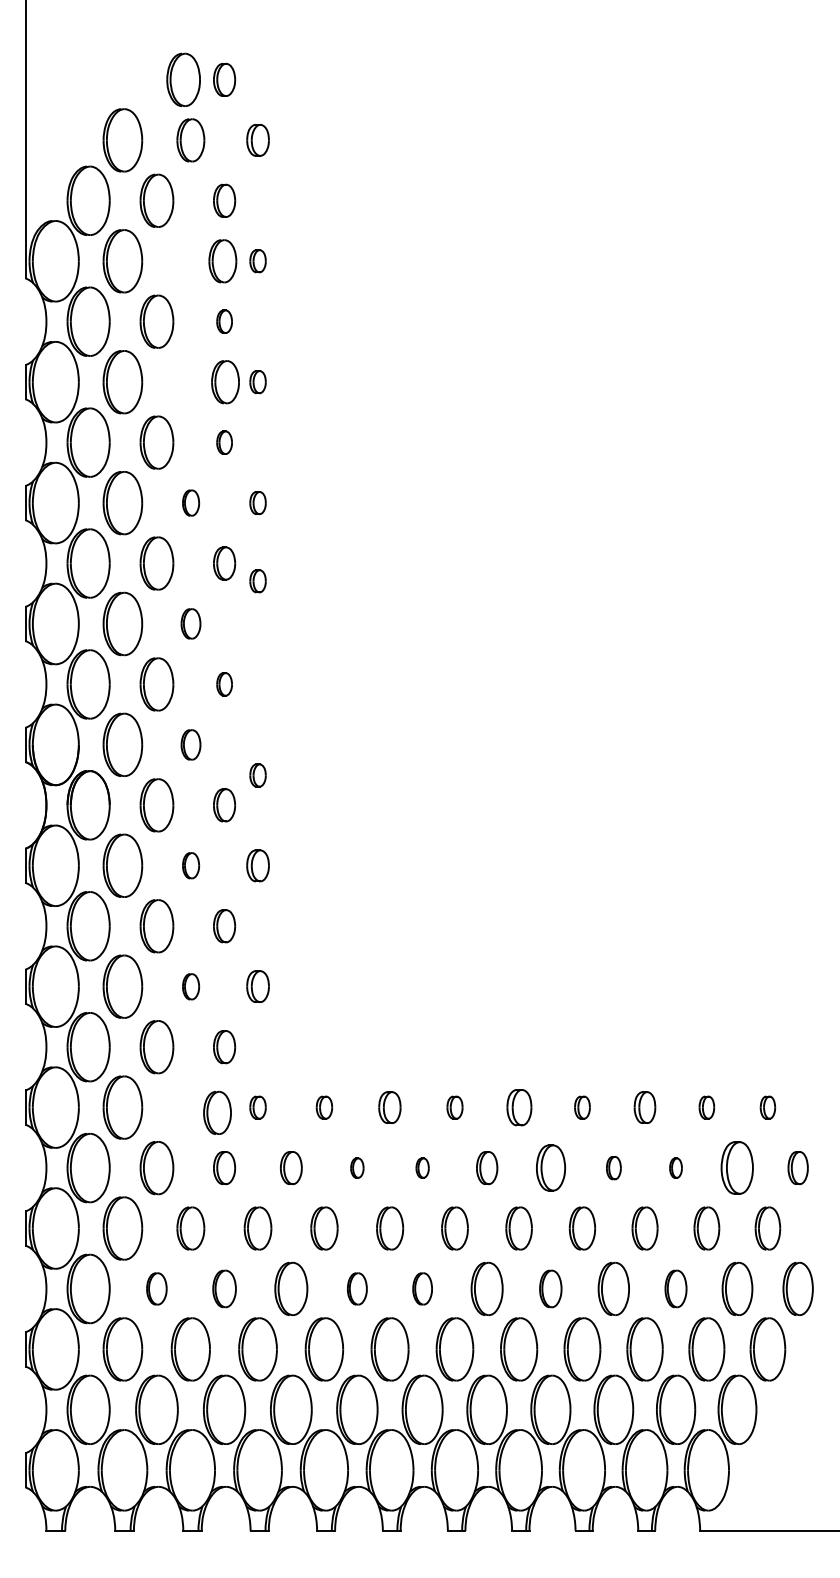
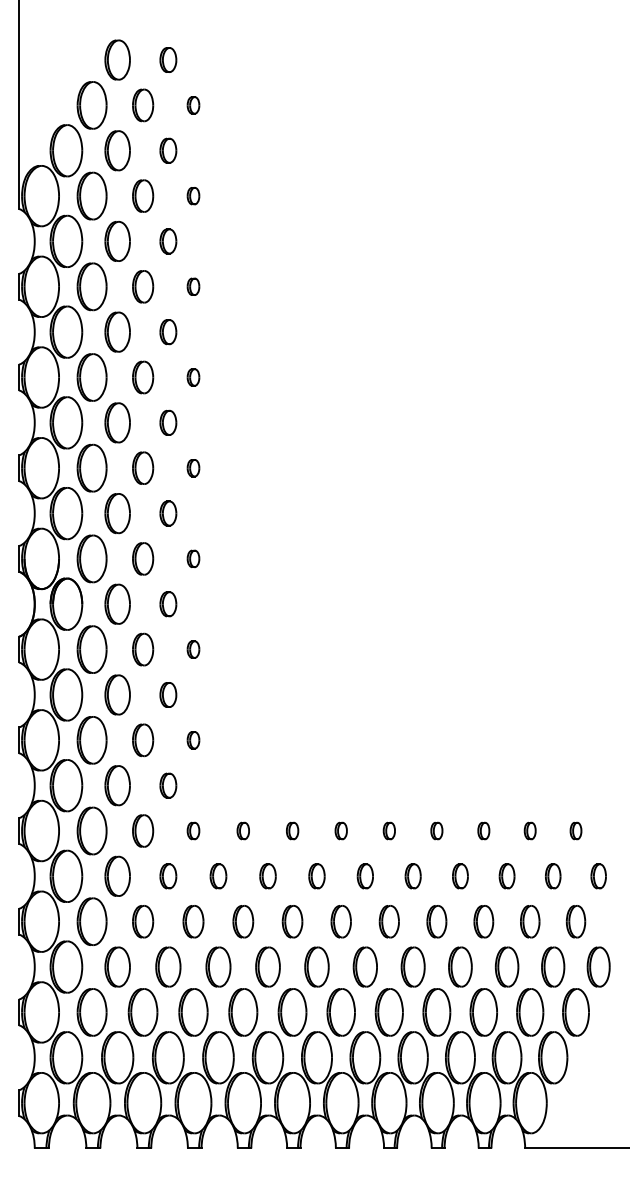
part: (183, 79) -> (117, 59), moved
part: (258, 140) -> (193, 105), size x0.71
part: (223, 260) -> (143, 195), moved
part: (224, 321) -> (168, 241), size x1.43
part: (226, 381) -> (143, 286), moved
part: (224, 443) -> (168, 332), size x1.43
part: (191, 503) -> (143, 377), size x1.67
part: (258, 581) -> (193, 468), moved
part: (191, 623) -> (143, 467), size x1.43
part: (224, 684) -> (168, 513), size x1.43
part: (191, 744) -> (143, 558), size x1.43
part: (258, 775) -> (193, 558), moved
part: (191, 865) -> (143, 649), size x1.67
part: (258, 865) -> (193, 649), size x0.71
part: (191, 986) -> (143, 740), size x1.67
part: (258, 986) -> (193, 740), size x0.71
part: (390, 1106) -> (292, 830), size x0.71
part: (517, 1106) -> (388, 830), size x0.62
part: (644, 1106) -> (483, 830), size x0.71
part: (218, 1112) -> (143, 830), moved
part: (356, 1168) -> (267, 876), size x1.67
part: (421, 1168) -> (316, 876), size x1.67
part: (549, 1168) -> (412, 876), size x0.71
part: (613, 1168) -> (460, 876), size x1.43
part: (675, 1168) -> (506, 876), size x1.67
part: (737, 1168) -> (553, 876), size x0.62
part: (156, 1288) -> (117, 966), size x1.67
part: (224, 1288) -> (168, 966), size x1.43
part: (356, 1288) -> (267, 966), size x1.67
part: (421, 1288) -> (316, 966), size x1.67
part: (549, 1288) -> (412, 966), size x1.43
part: (675, 1288) -> (506, 966), size x1.43

